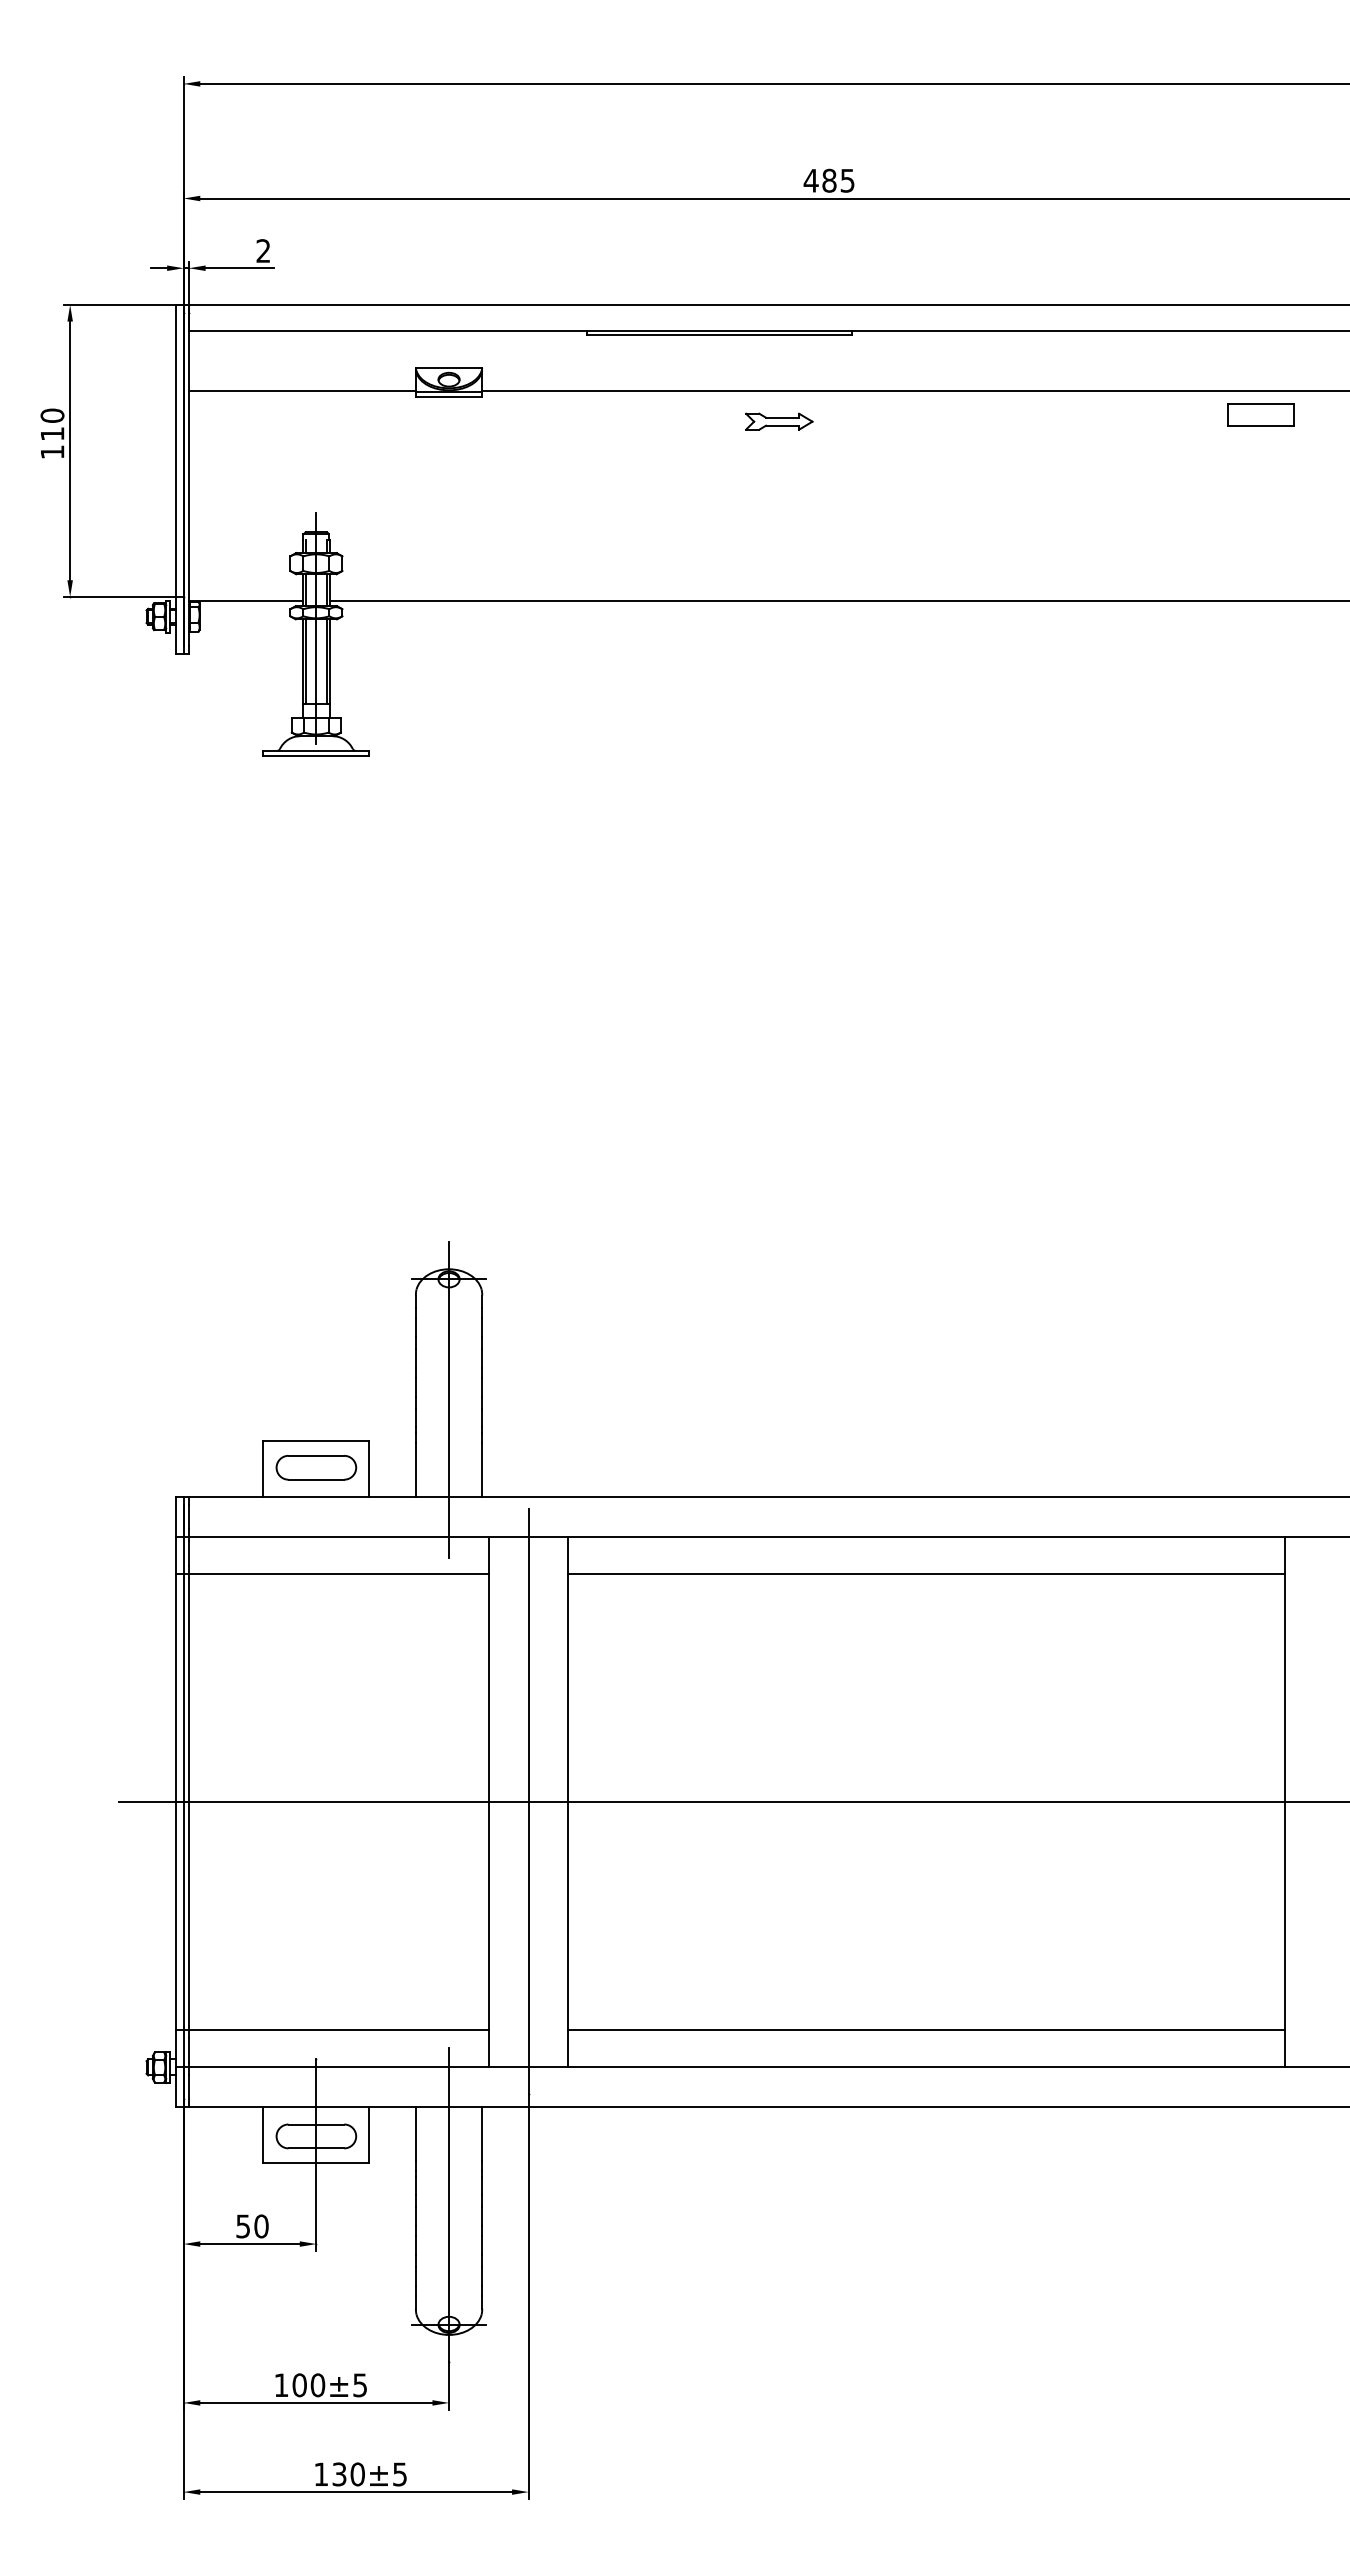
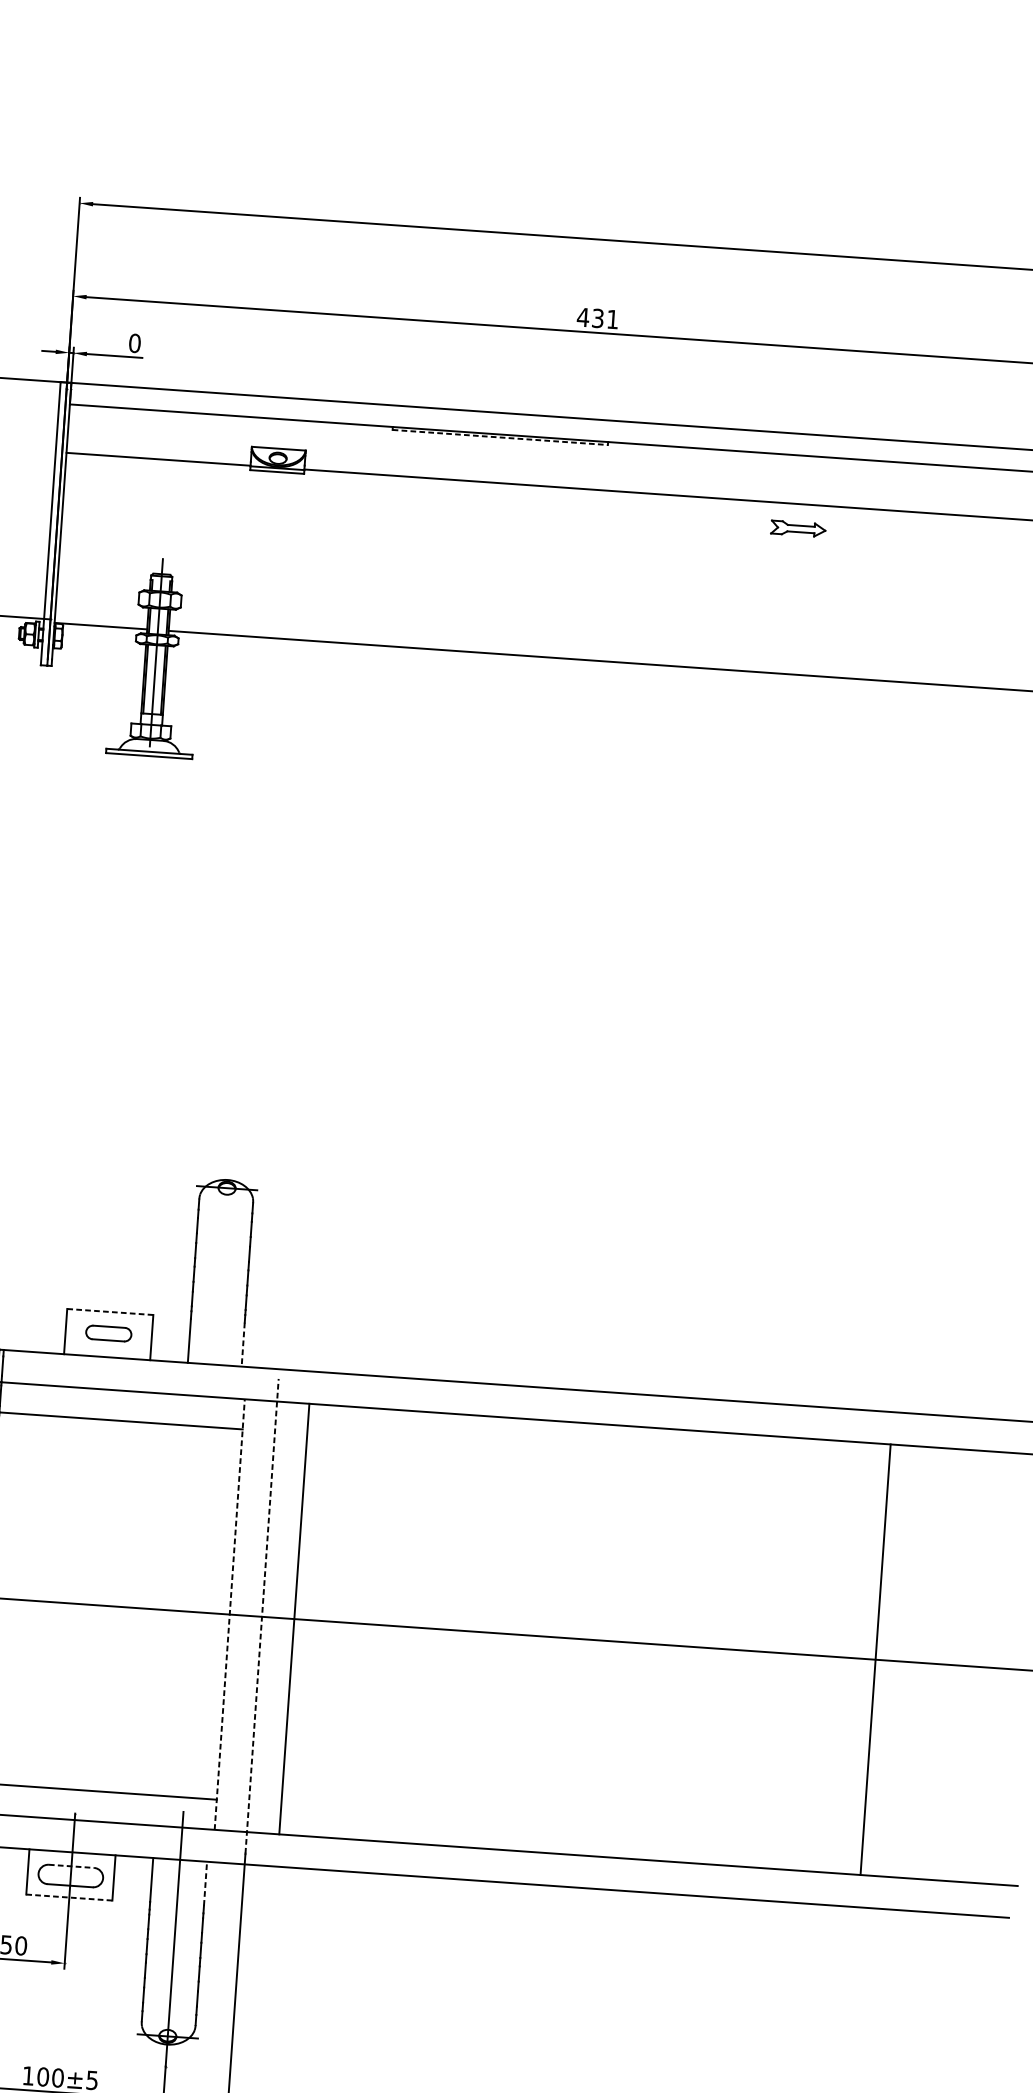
text: (838, 180) -> (605, 318), 485 -> 431
text: (263, 251) -> (134, 343), 2 -> 0
line: (719, 335) -> (500, 437), solid -> dashed
part: (1260, 414) -> (934, 532), removed
part: (779, 421) -> (798, 528), moved
line: (449, 1400) -> (220, 1286), removed
line: (315, 1441) -> (109, 1312), solid -> dashed
part: (316, 1467) -> (108, 1333), size x0.7
line: (482, 1470) -> (243, 1345), solid -> dashed
line: (926, 1573) -> (597, 1453), removed
line: (488, 1801) -> (229, 1614), solid -> dashed
line: (528, 1801) -> (261, 1616), solid -> dashed
line: (926, 2030) -> (571, 1824), removed
line: (316, 2124) -> (71, 1866), solid -> dashed
line: (482, 2133) -> (205, 1883), solid -> dashed
line: (316, 2162) -> (69, 1897), solid -> dashed

